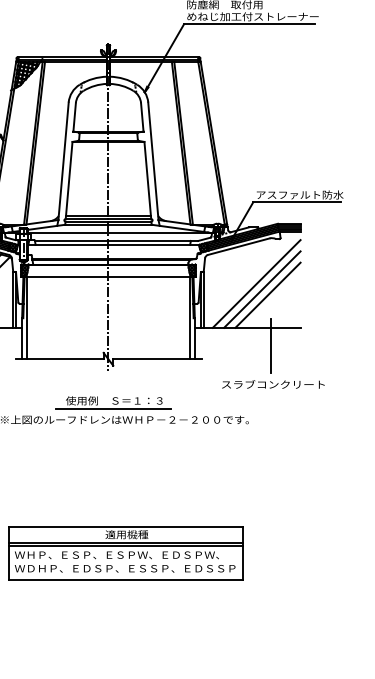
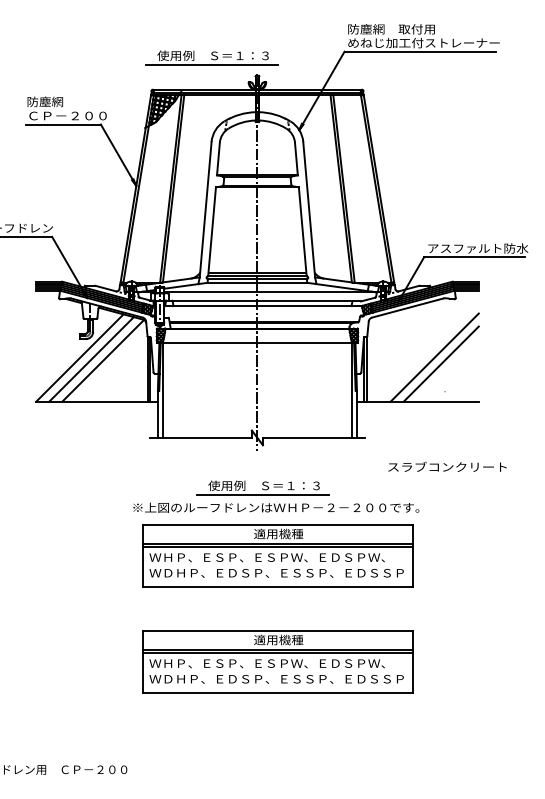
part: (68, 29) -> (211, 57), added
line: (256, 283) -> (427, 350), removed
line: (271, 345) -> (445, 422), removed
part: (125, 461) -> (277, 555), added

